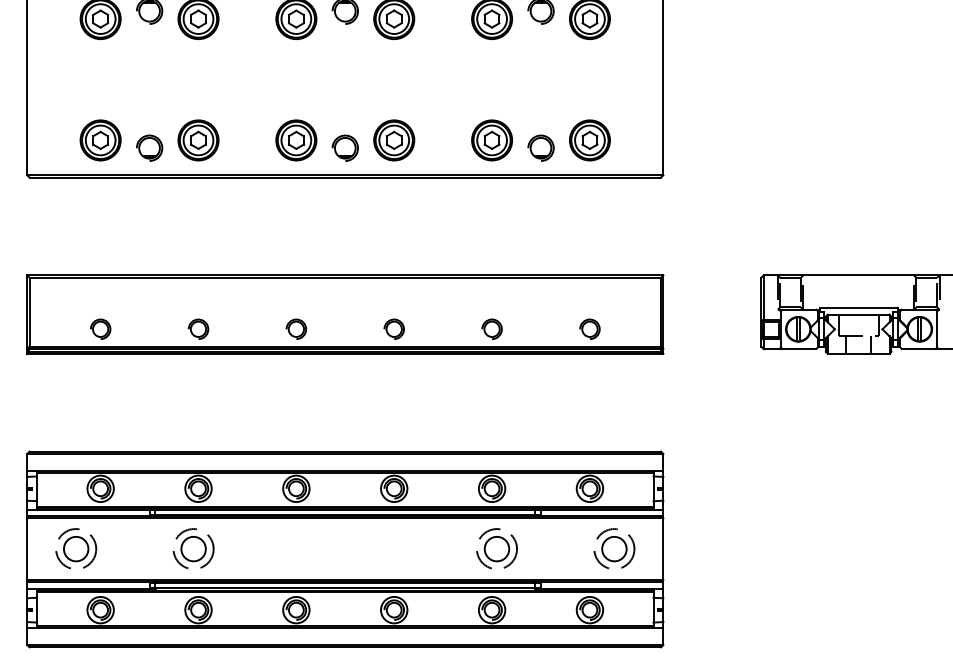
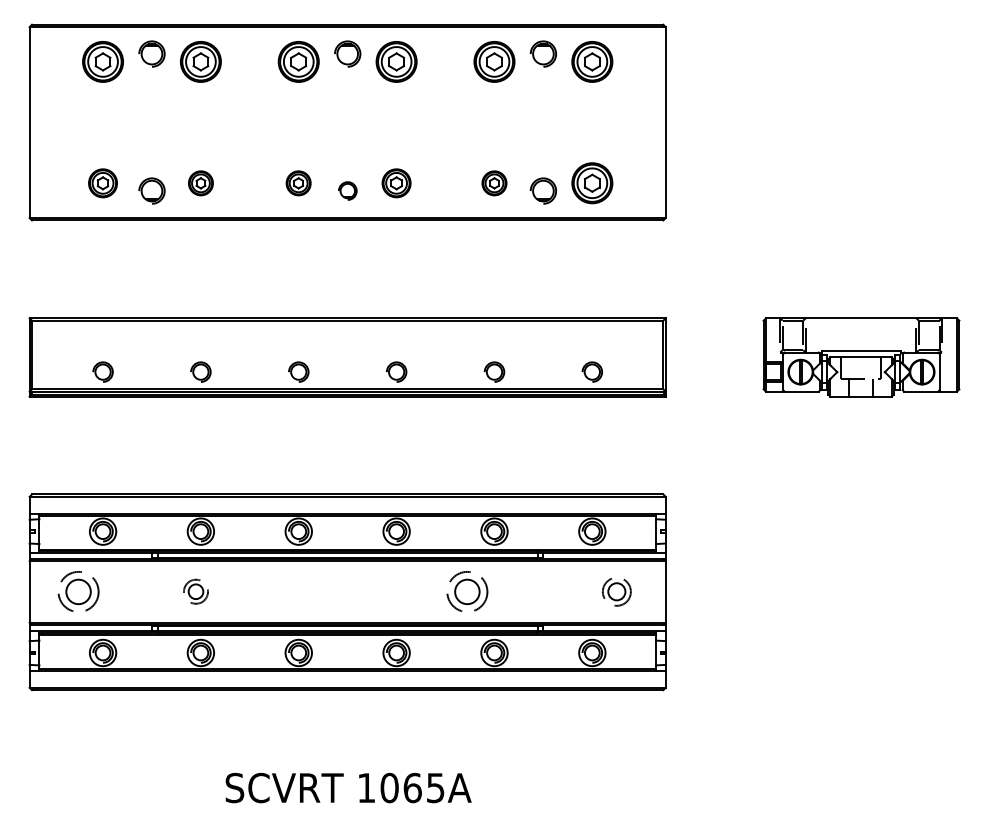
part: (100, 140) -> (102, 183), size x0.7
part: (198, 140) -> (200, 183), size x0.6
part: (296, 140) -> (298, 183), size x0.6
part: (394, 140) -> (396, 183), size x0.7
part: (492, 140) -> (494, 183), size x0.6
part: (345, 147) -> (347, 190), size x0.7
part: (193, 548) -> (195, 591), size x0.6
part: (497, 548) -> (467, 591), moved
part: (614, 548) -> (616, 591), size x0.7

